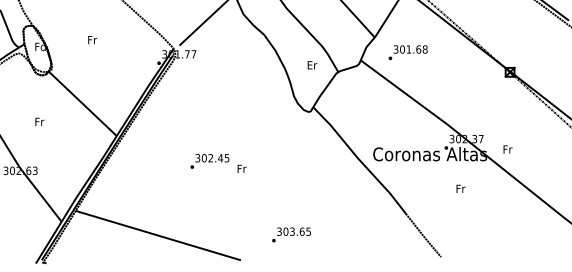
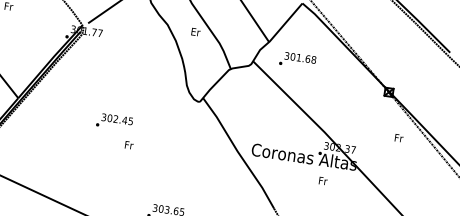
text: (312, 65) -> (195, 32), moved
text: (507, 149) -> (398, 138), moved
text: (209, 161) -> (114, 122), moved
text: (460, 188) -> (322, 180), moved

